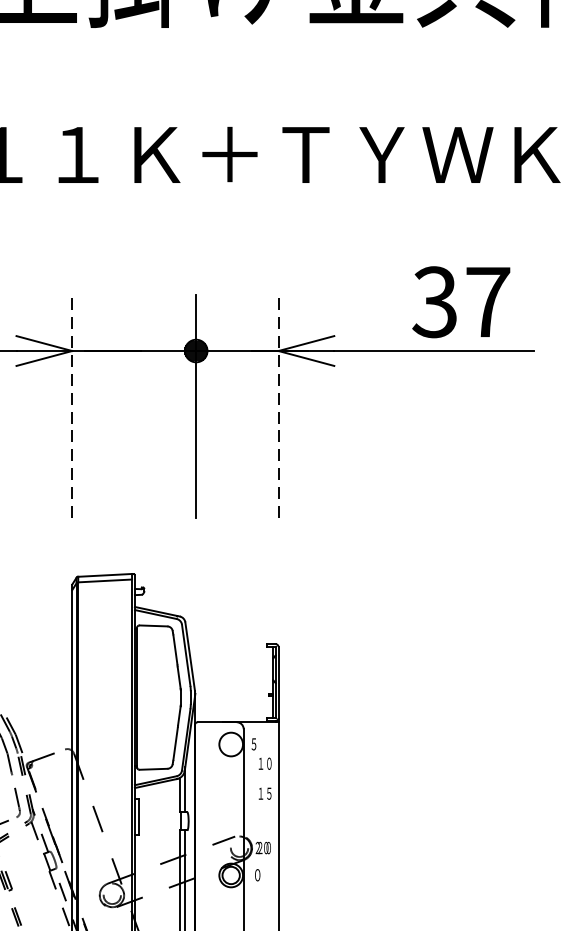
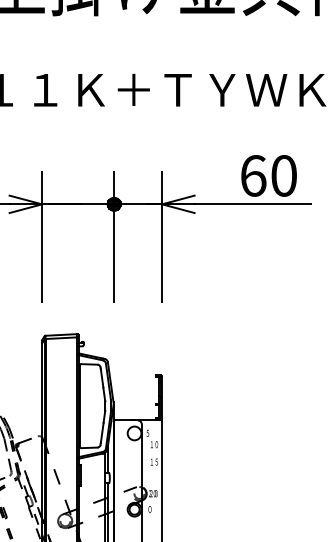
text: (461, 301) -> (268, 175), 37 -> 60
line: (73, 406) -> (42, 236), dashed -> solid
line: (279, 406) -> (162, 236), dashed -> solid

